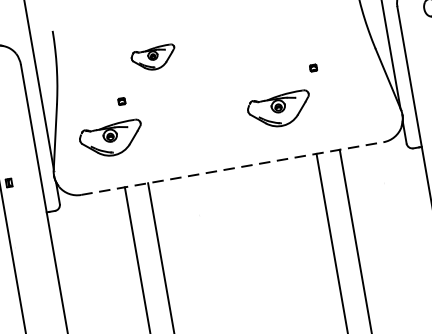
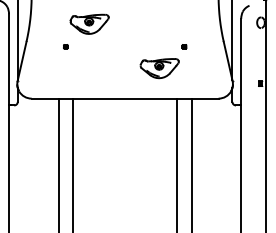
part: (153, 57) -> (89, 23), size x1.43
part: (111, 139) -> (55, 68), removed
line: (232, 168) -> (125, 98), dashed -> solid

